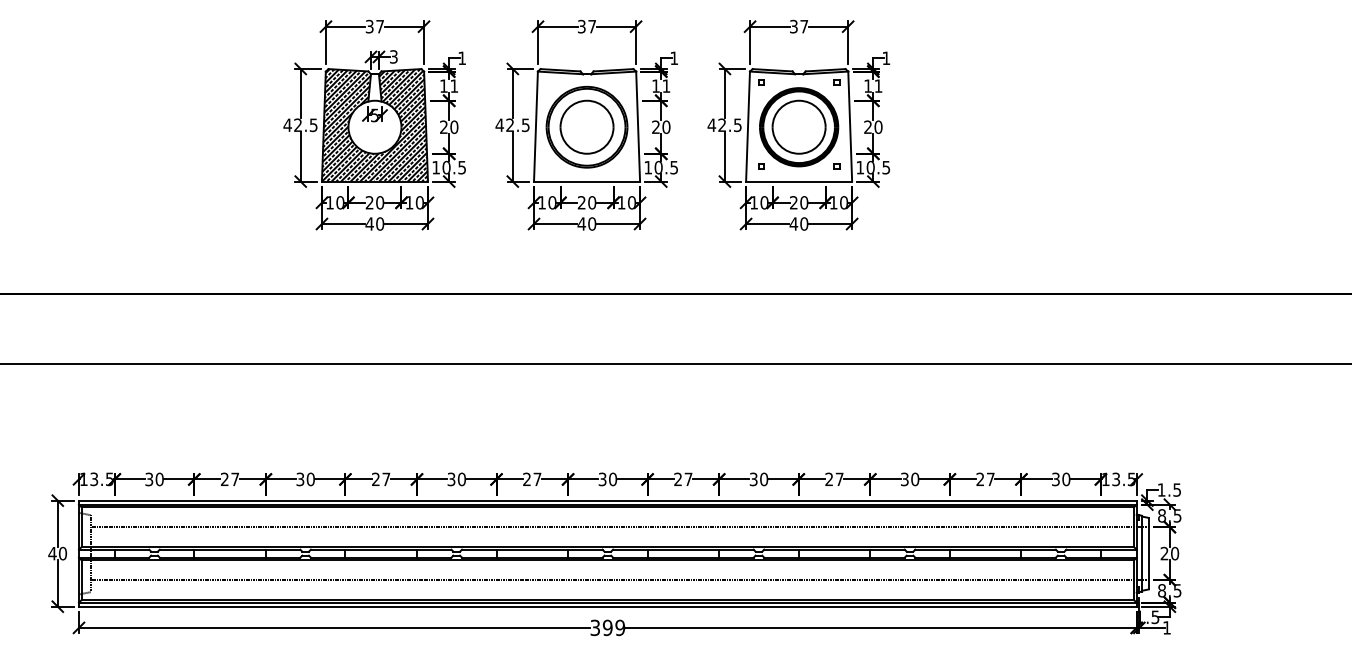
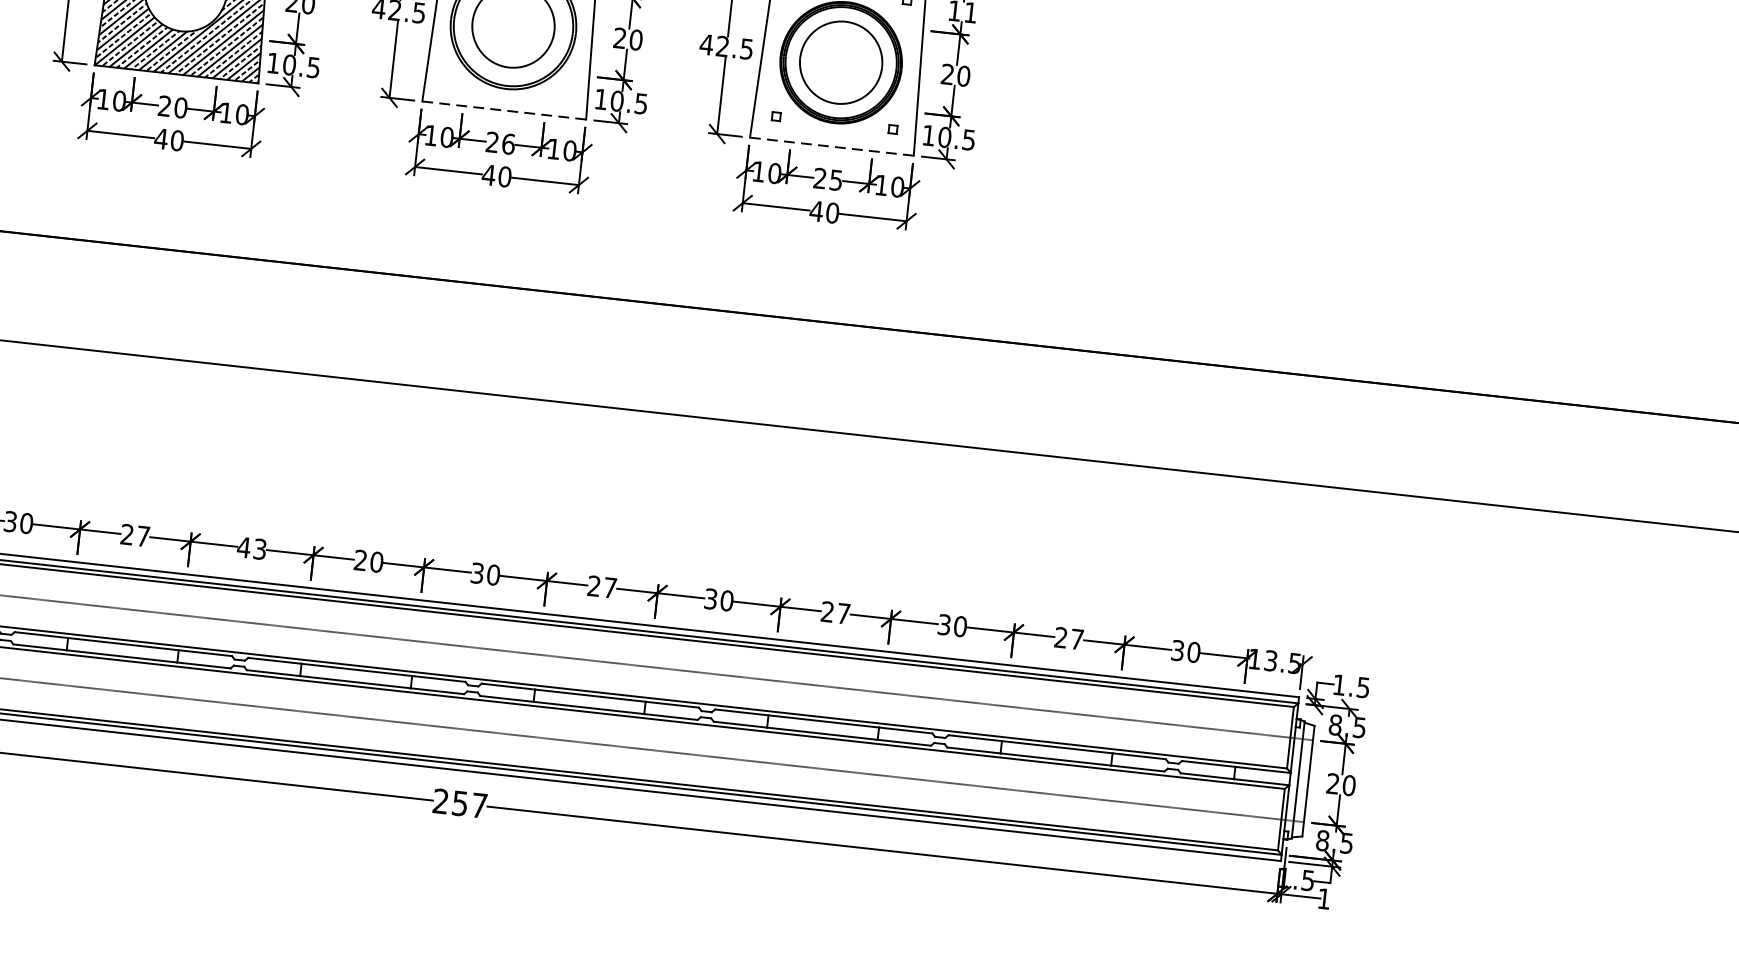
line: (587, 181) -> (504, 110), solid -> dashed
line: (799, 181) -> (832, 146), solid -> dashed
text: (592, 202) -> (509, 143), 20 -> 26
text: (804, 202) -> (836, 179), 20 -> 25
text: (456, 479) -> (251, 548), 30 -> 43
text: (537, 479) -> (376, 562), 27 -> 20
text: (607, 627) -> (459, 802), 399 -> 257

